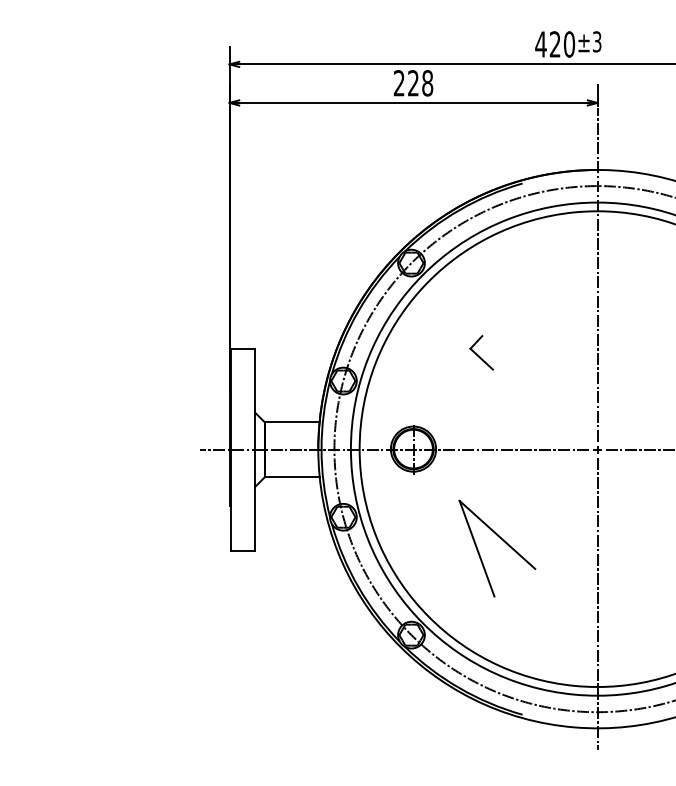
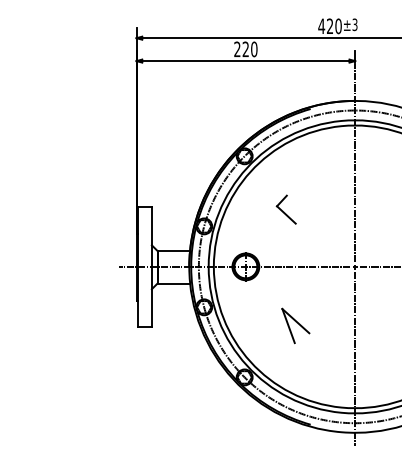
text: (428, 83) -> (254, 49), 228 -> 220
part: (481, 352) -> (286, 209), size x1.4
part: (496, 547) -> (295, 325), size x0.6

